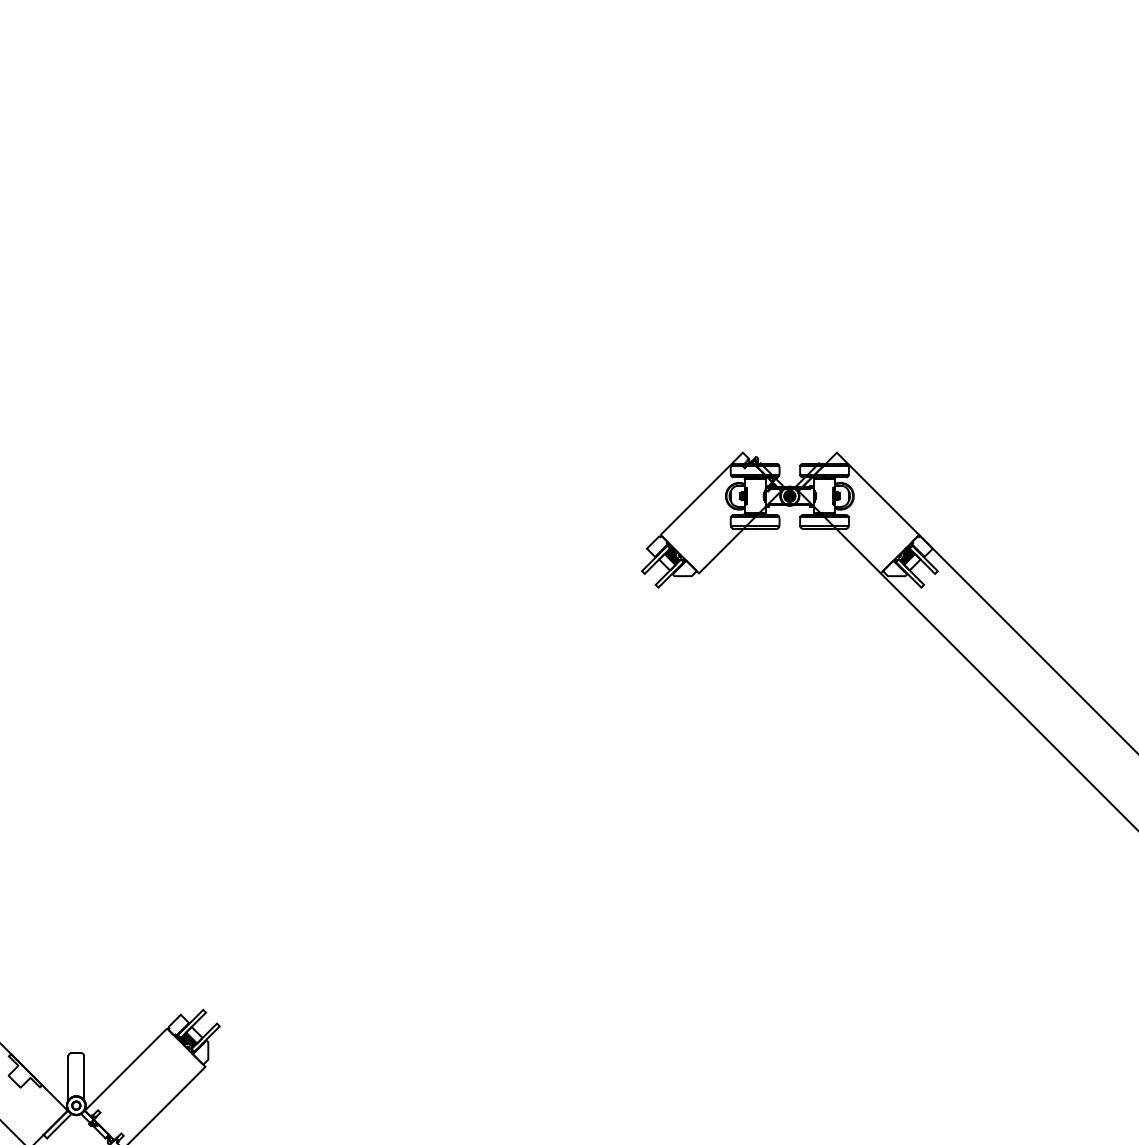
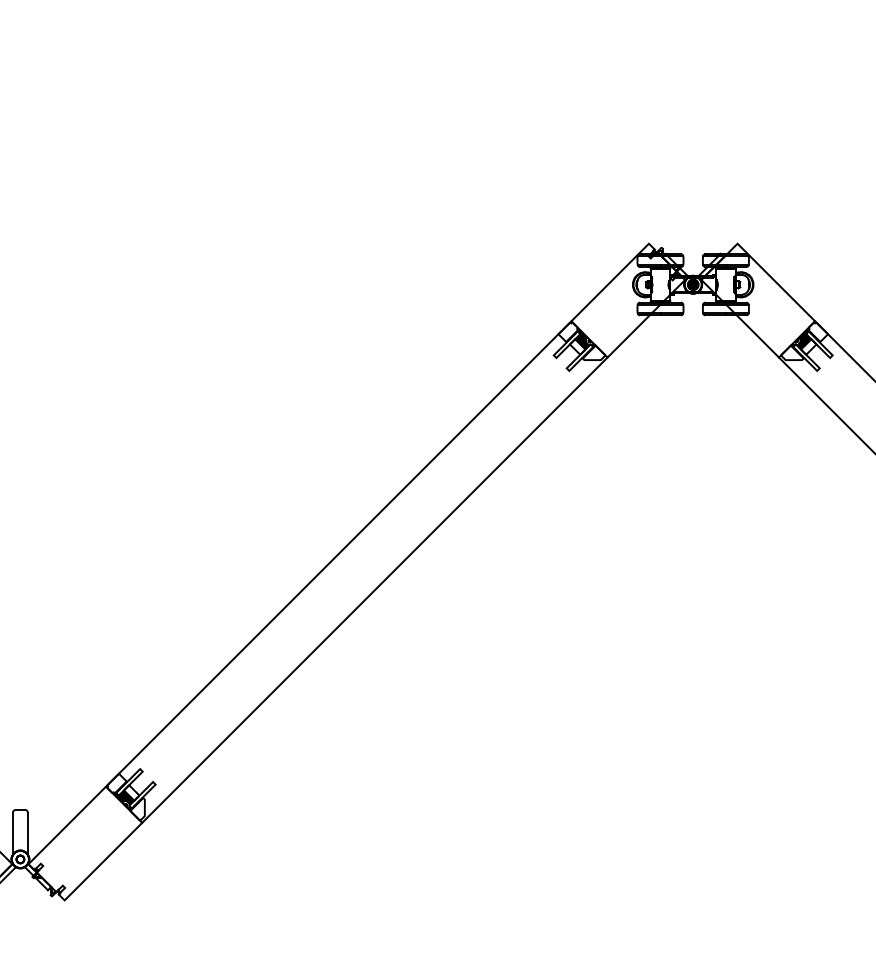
line: (413, 781) -> (338, 553), added
line: (452, 819) -> (375, 589), added

